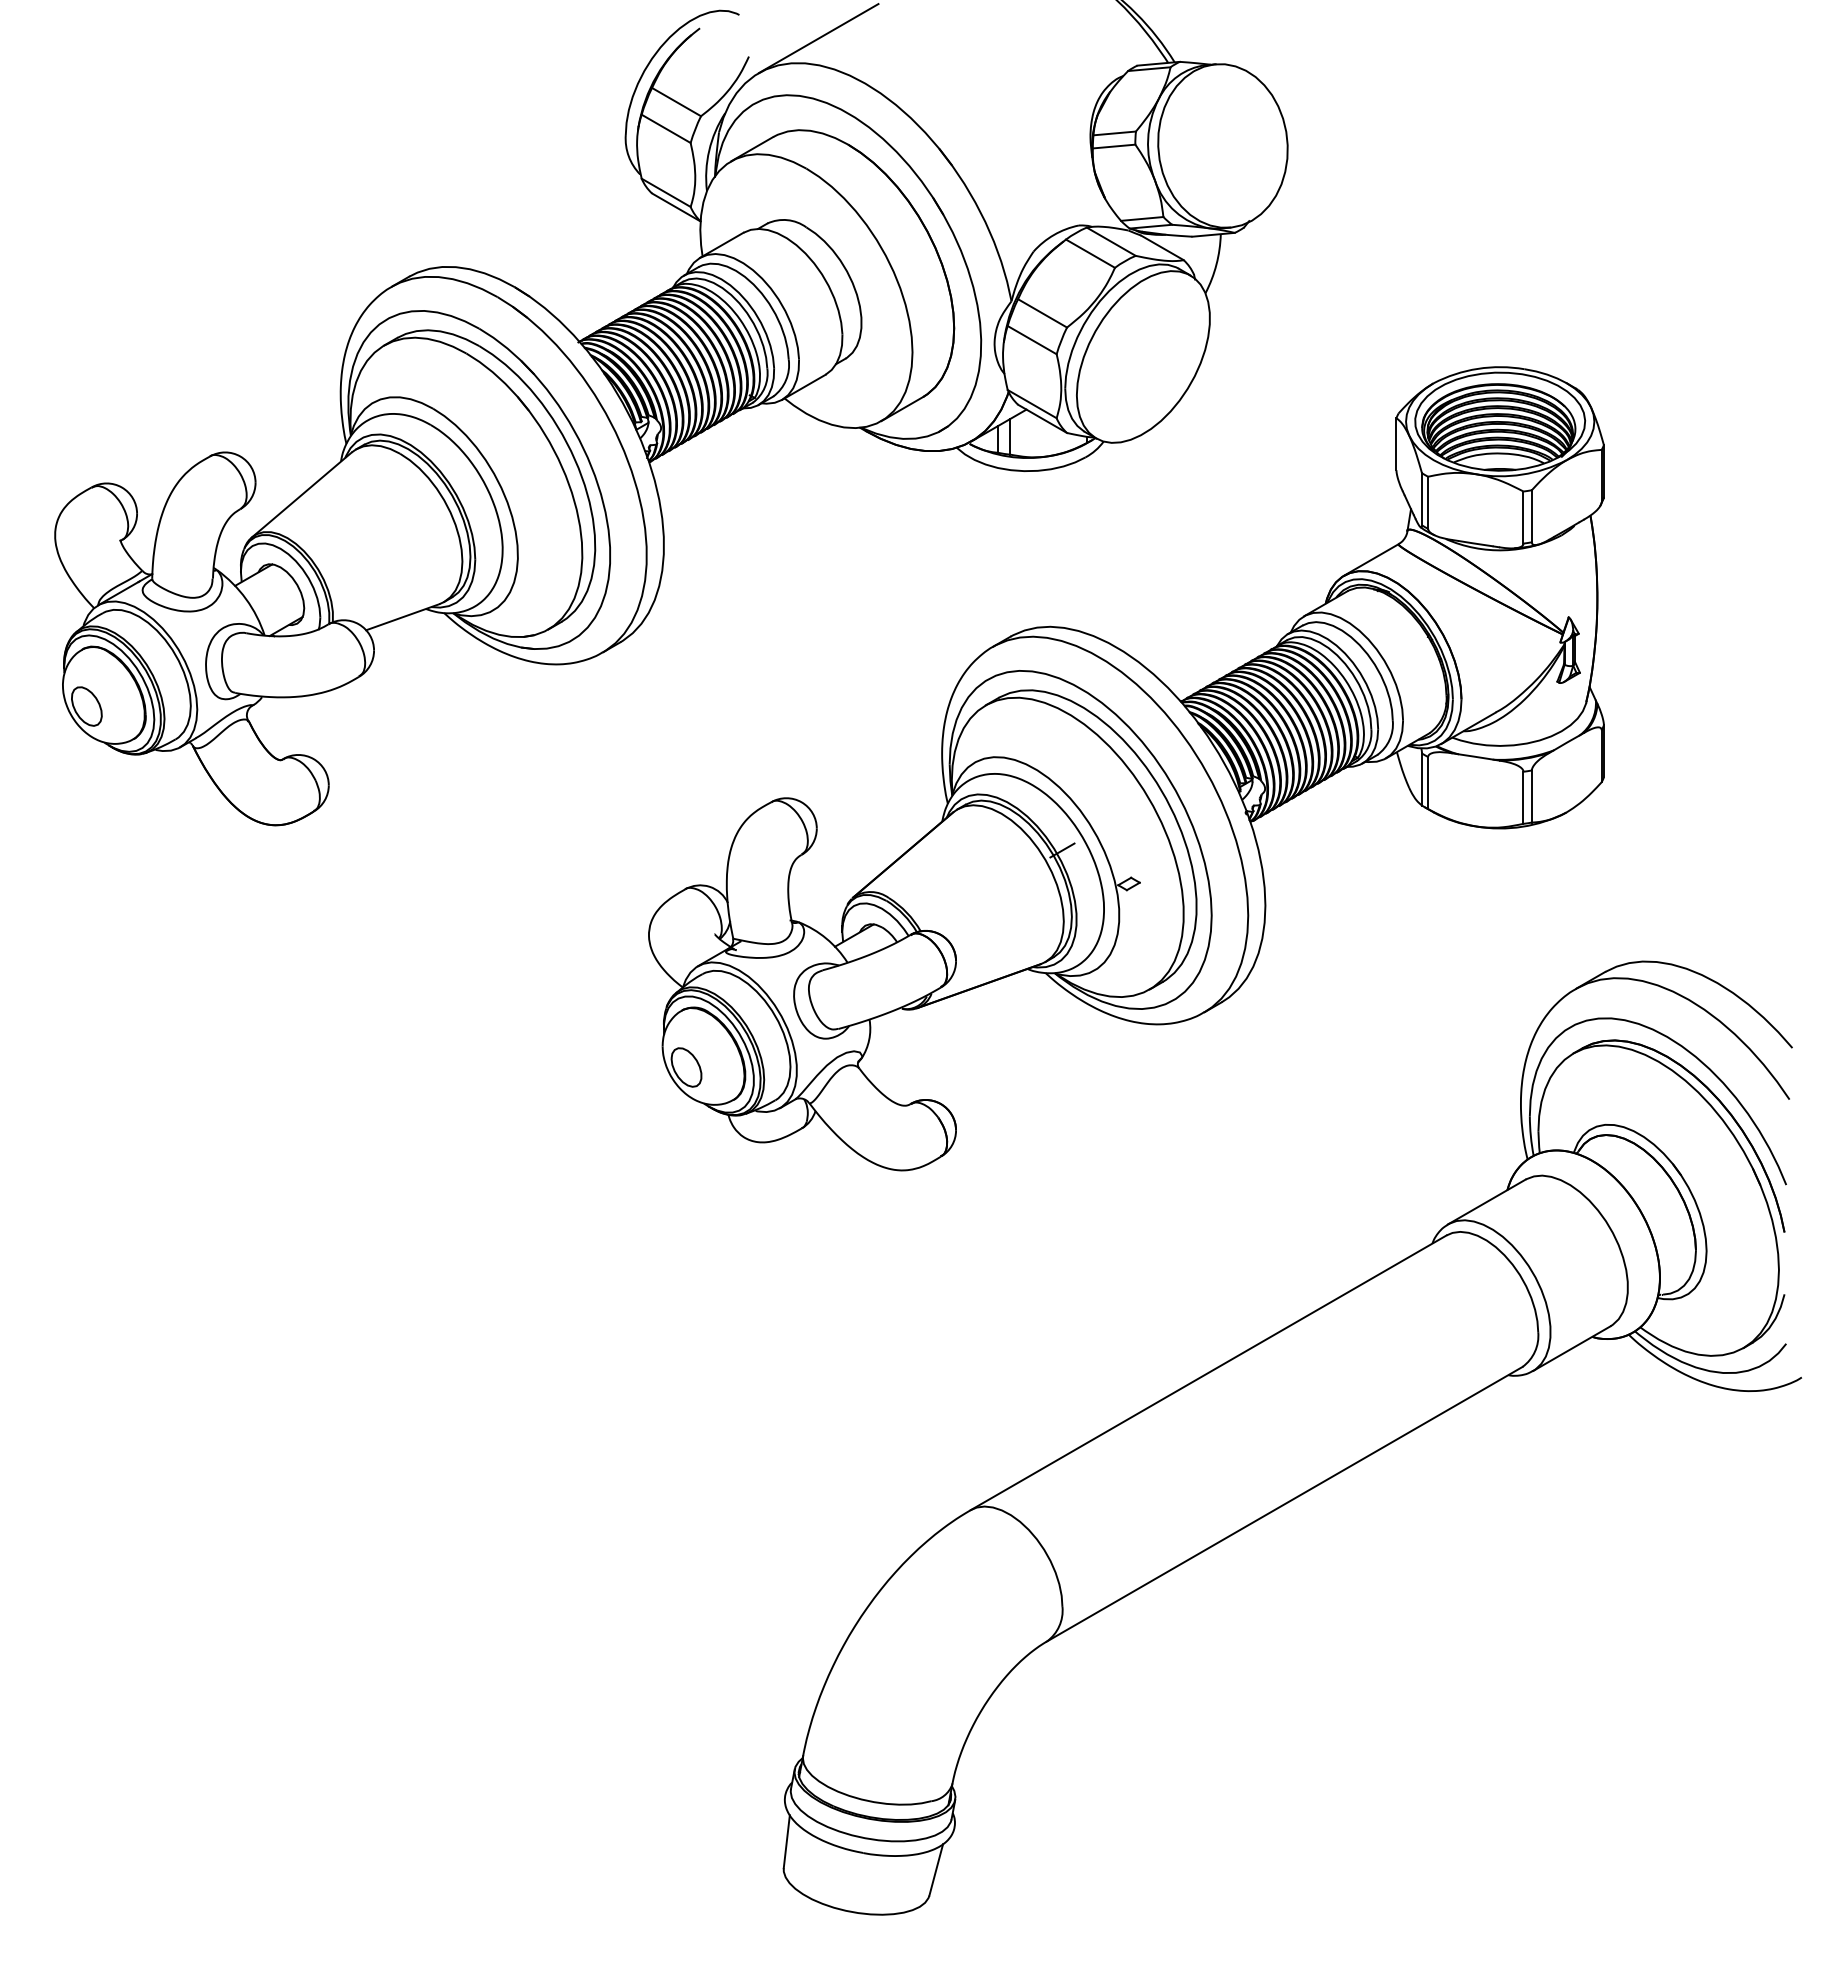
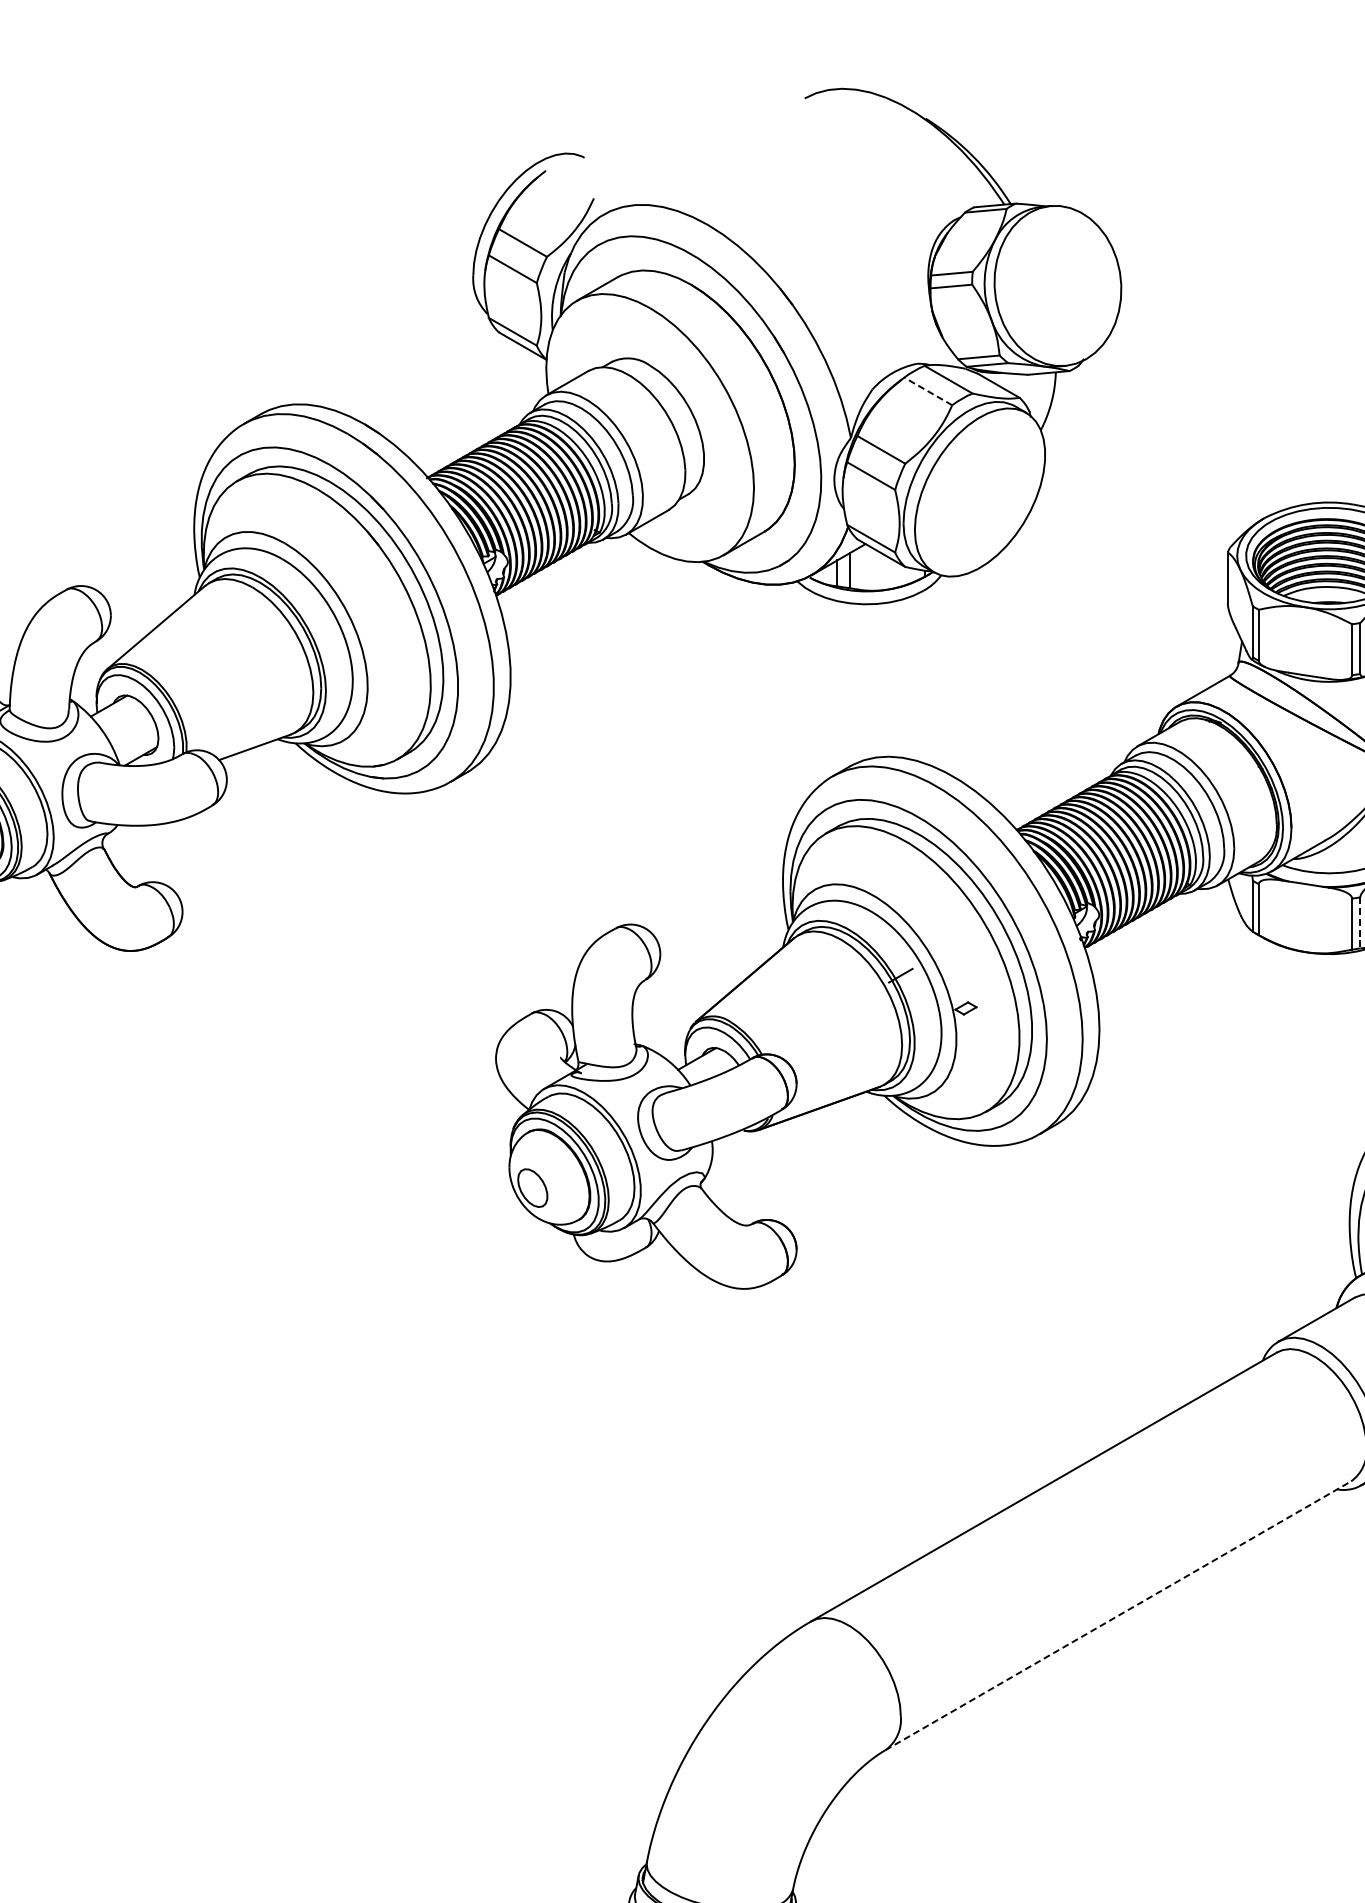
line: (818, 38) -> (661, 180), removed
line: (1090, 253) -> (928, 391), solid -> dashed
line: (1531, 797) -> (1360, 923), solid -> dashed
line: (1284, 1504) -> (1118, 1615), solid -> dashed

